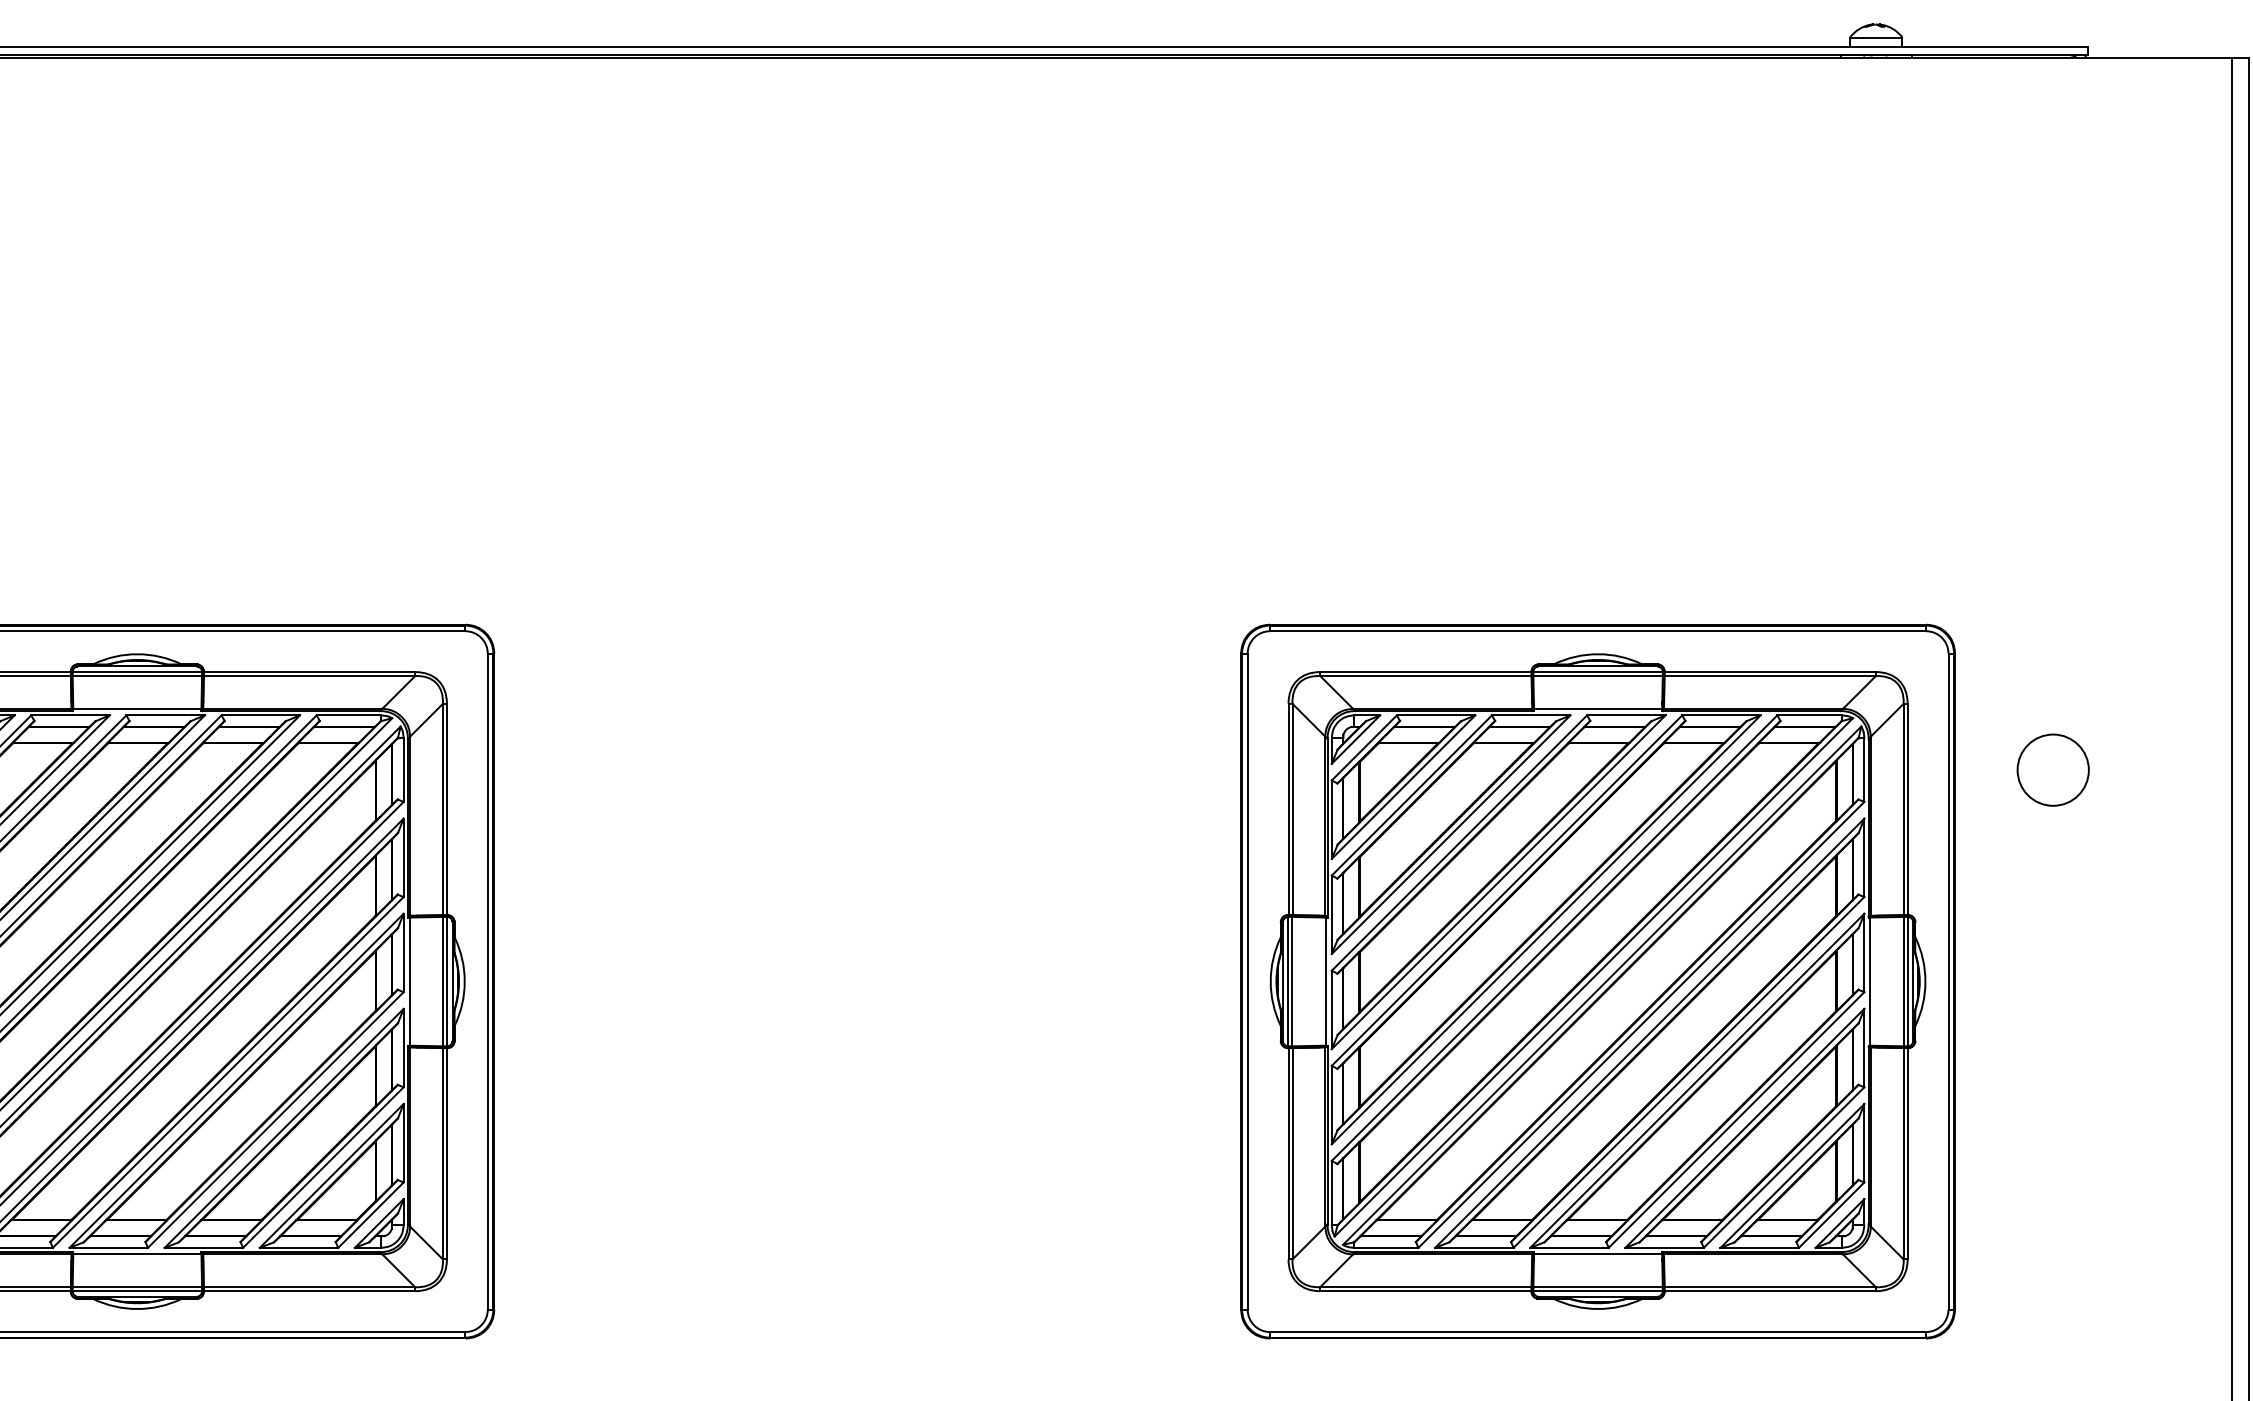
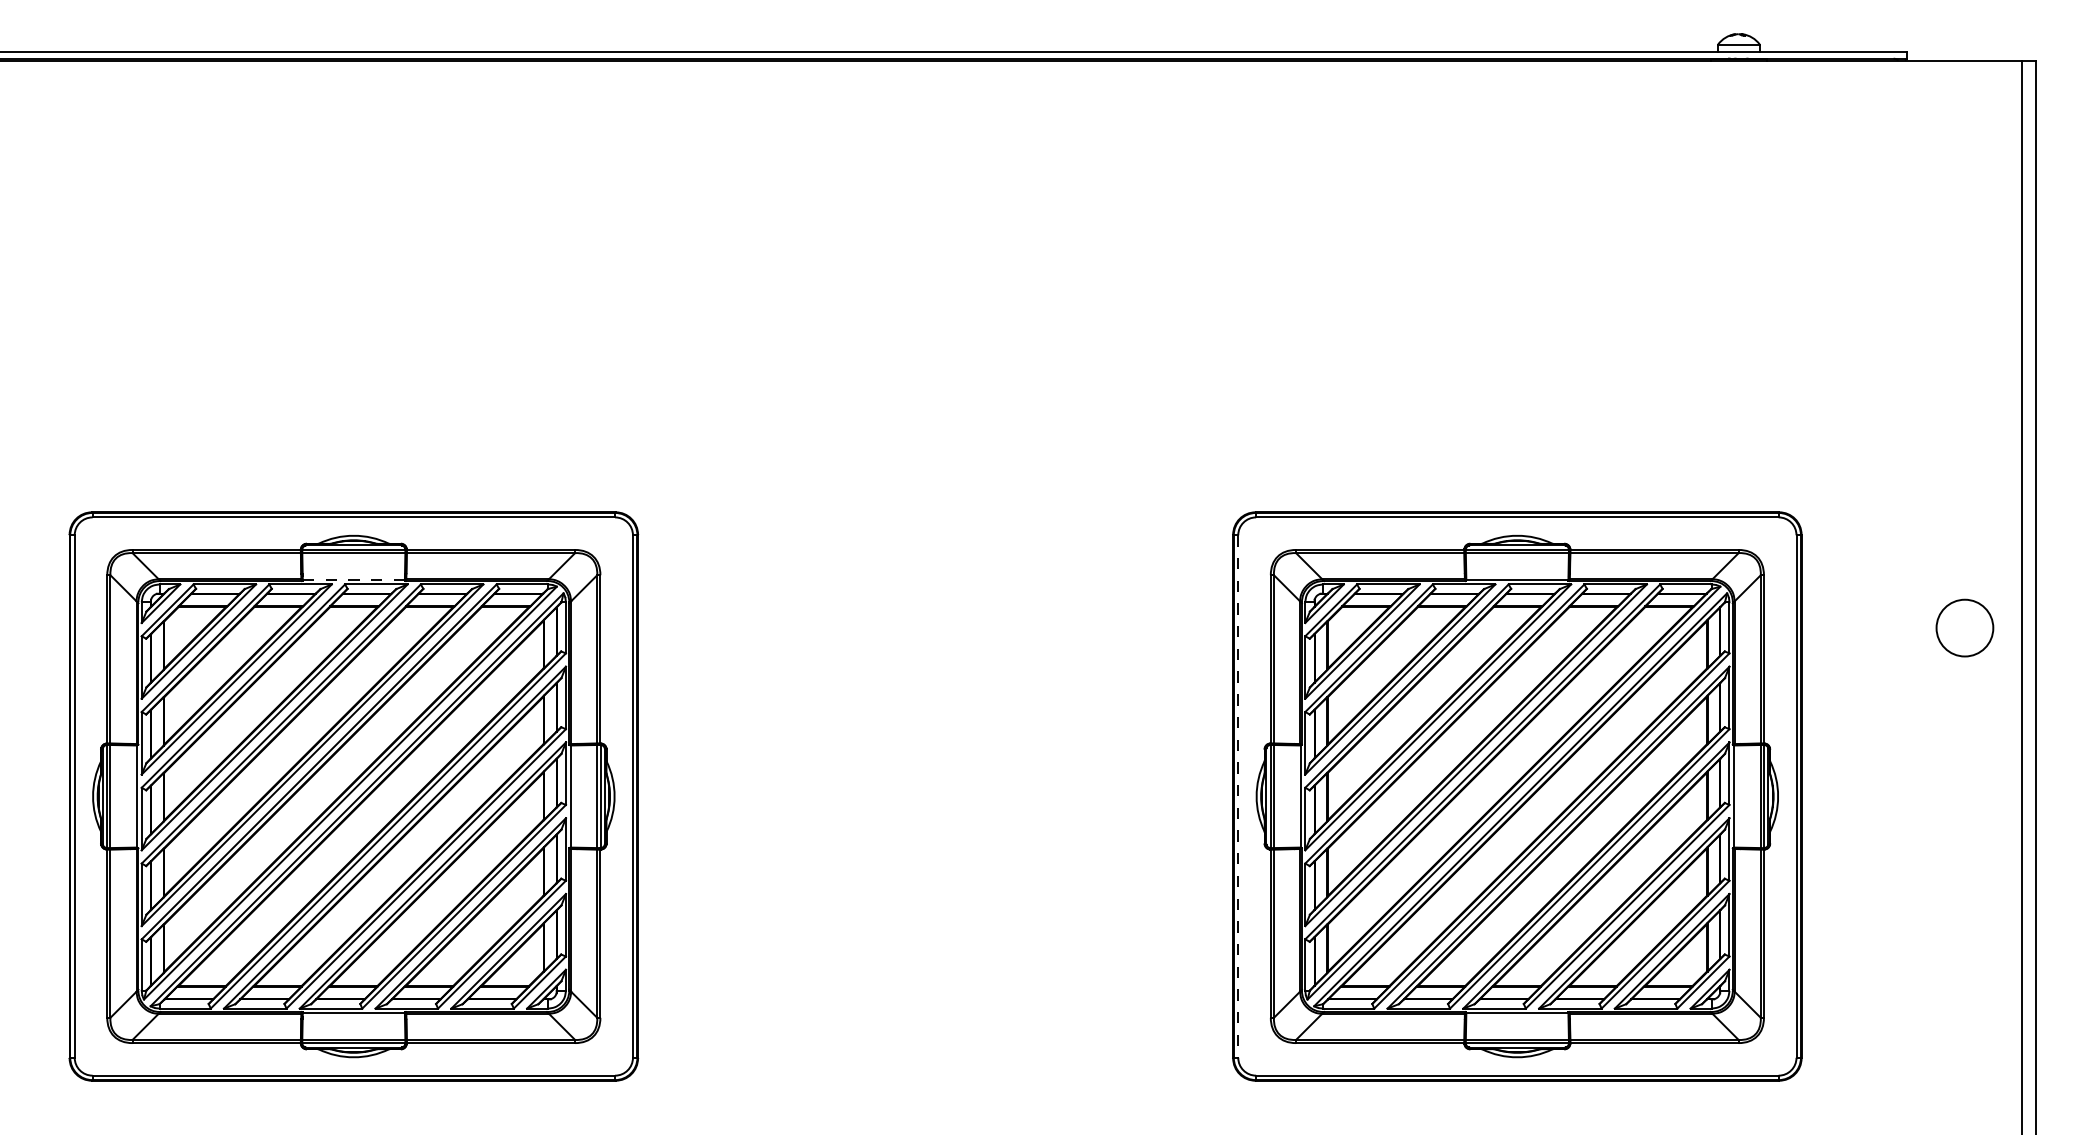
line: (138, 709) -> (354, 579), solid -> dashed
circle: (2052, 769) -> (1964, 627), moved
line: (1247, 982) -> (1238, 797), solid -> dashed

